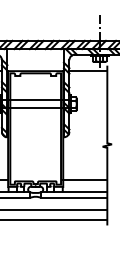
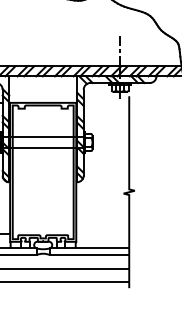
line: (88, 70) -> (106, 102), removed
line: (85, 180) -> (102, 234), removed

